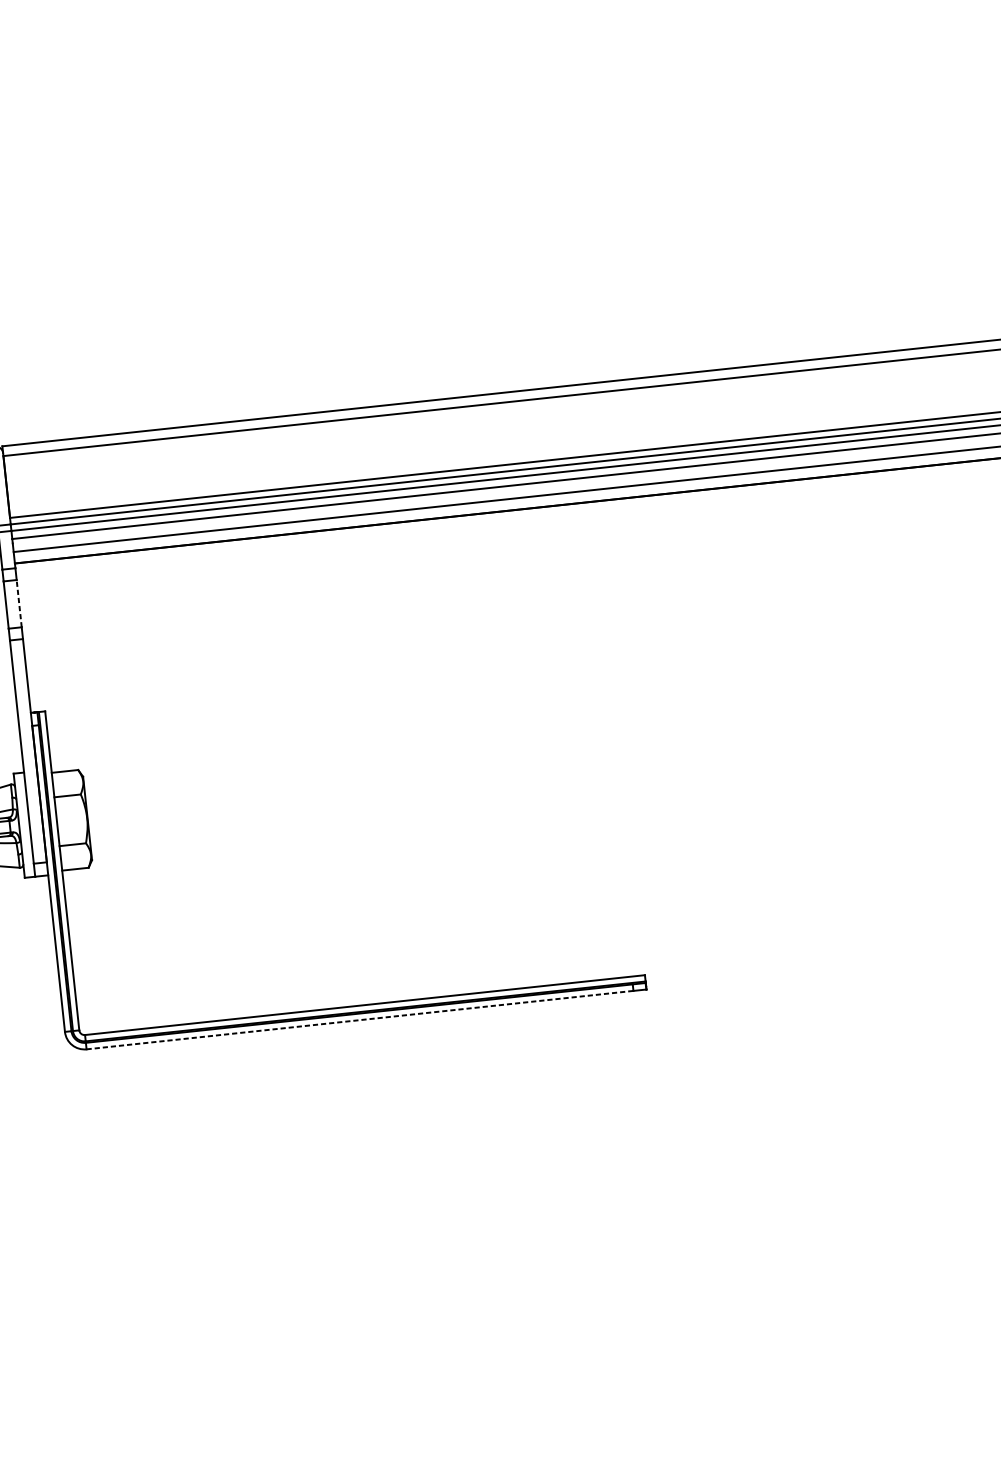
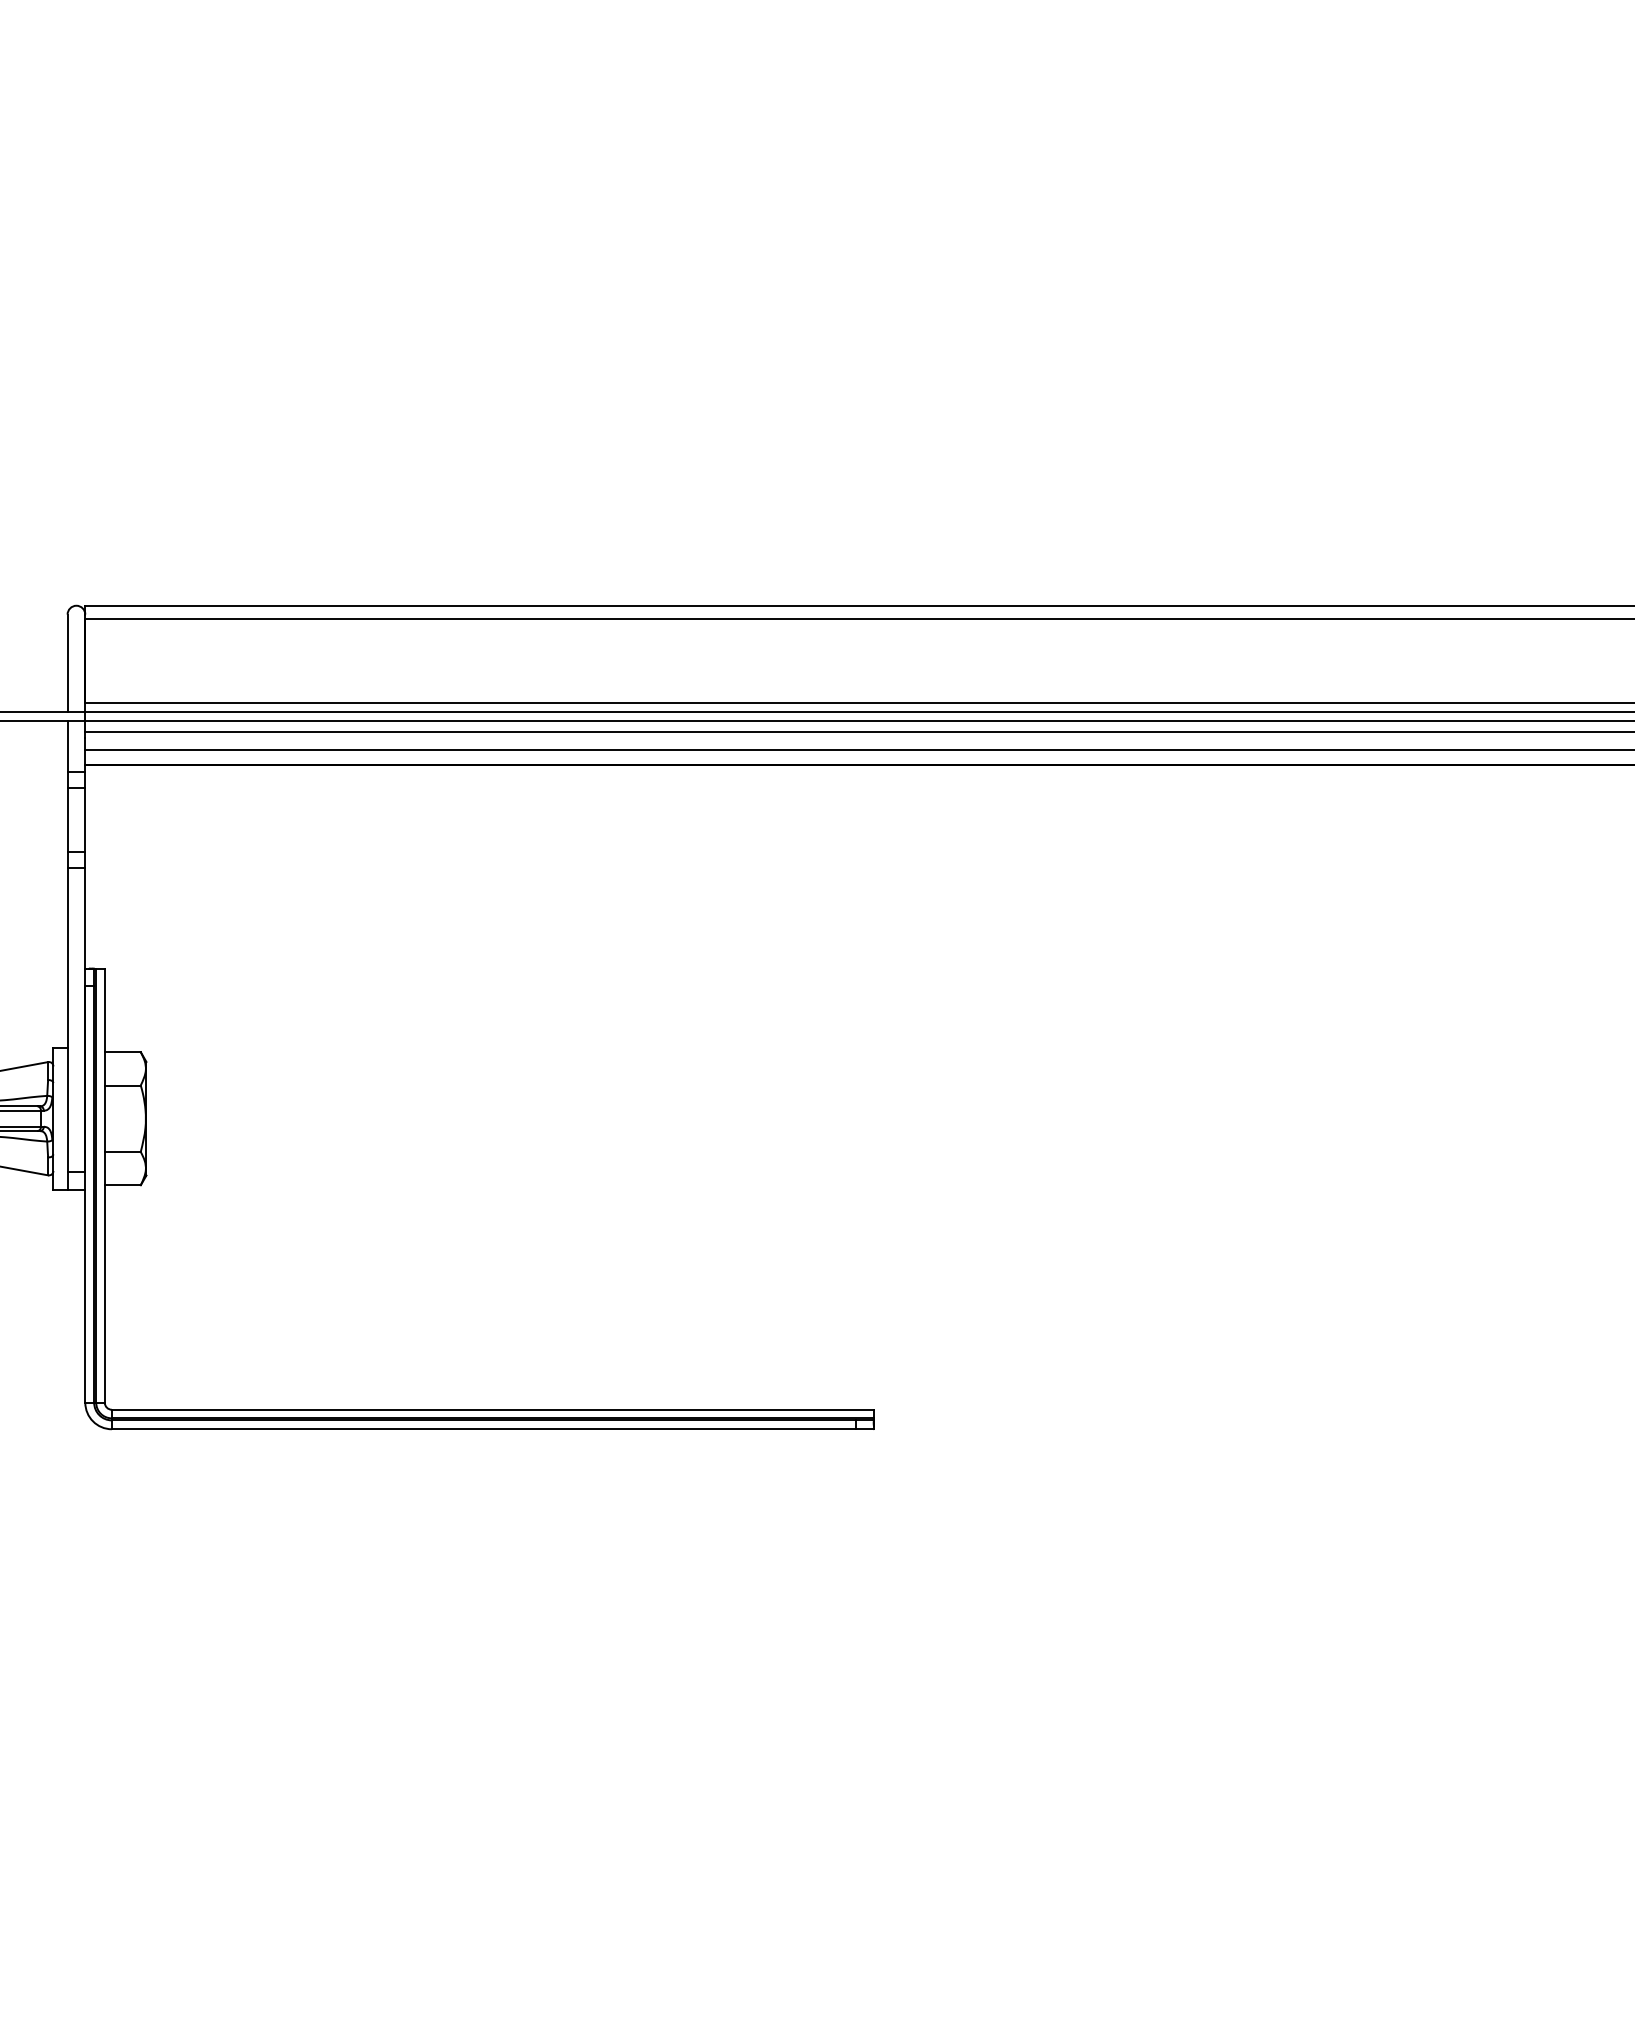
line: (19, 603) -> (85, 819), dashed -> solid
line: (360, 1020) -> (484, 1429), dashed -> solid

